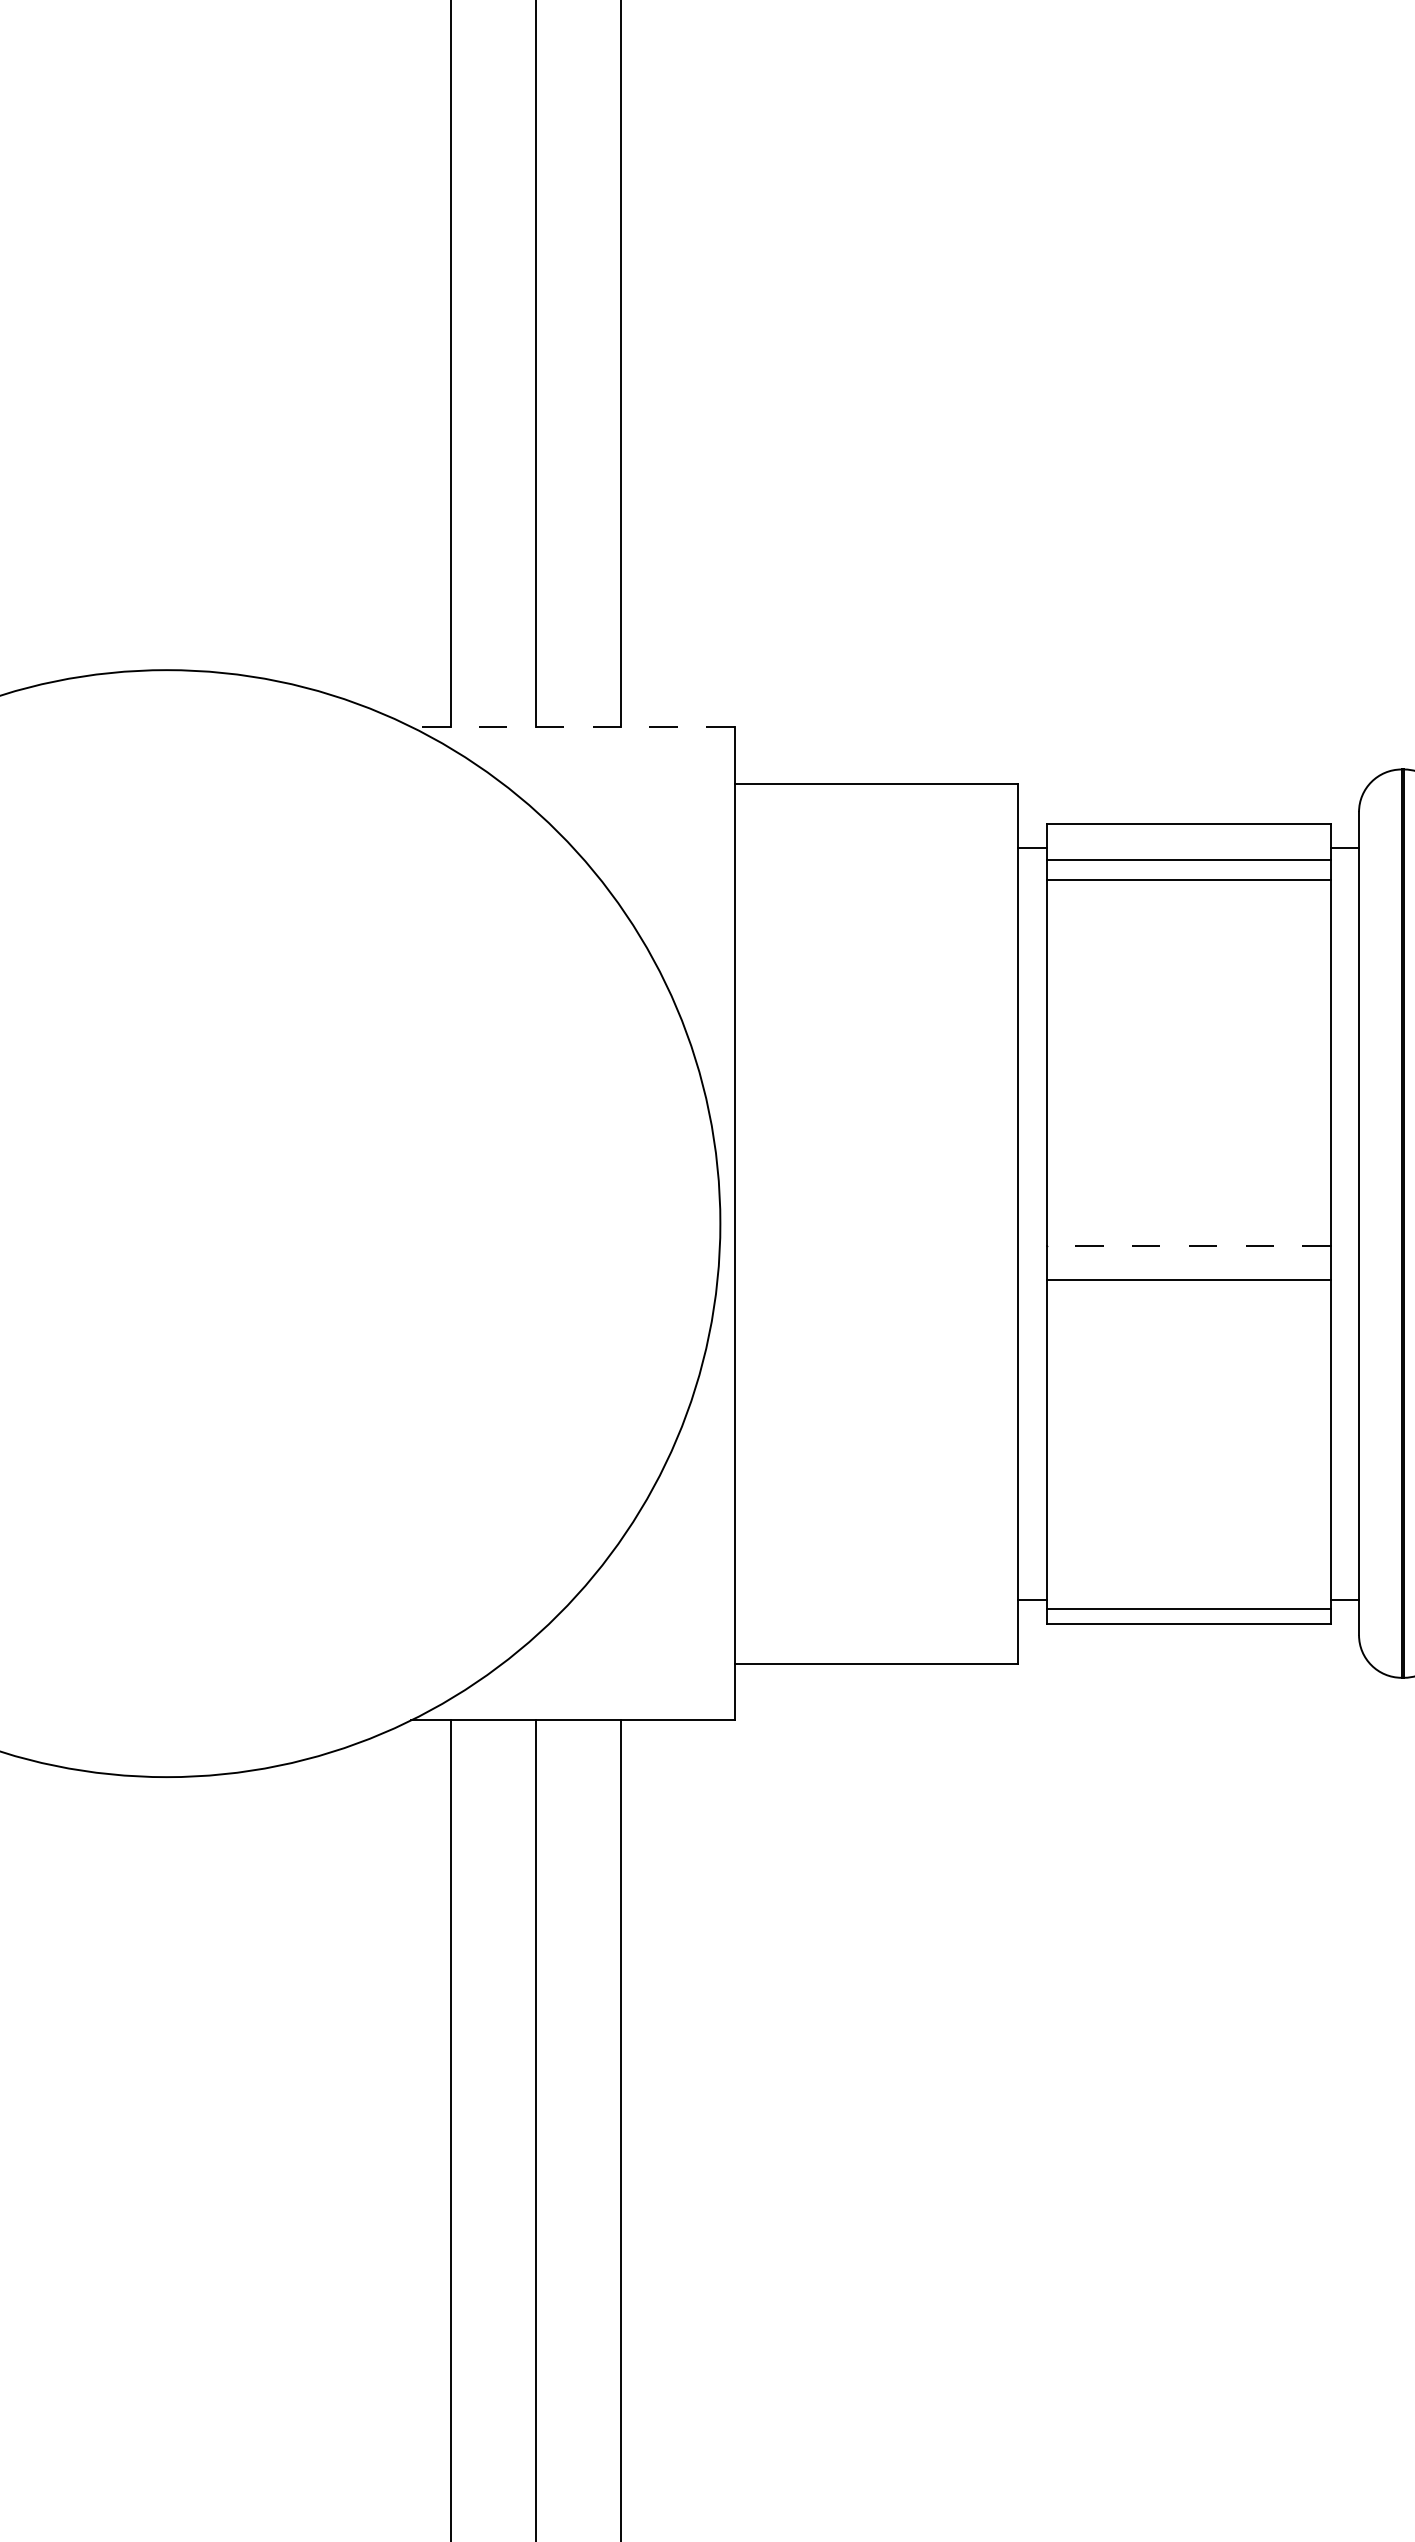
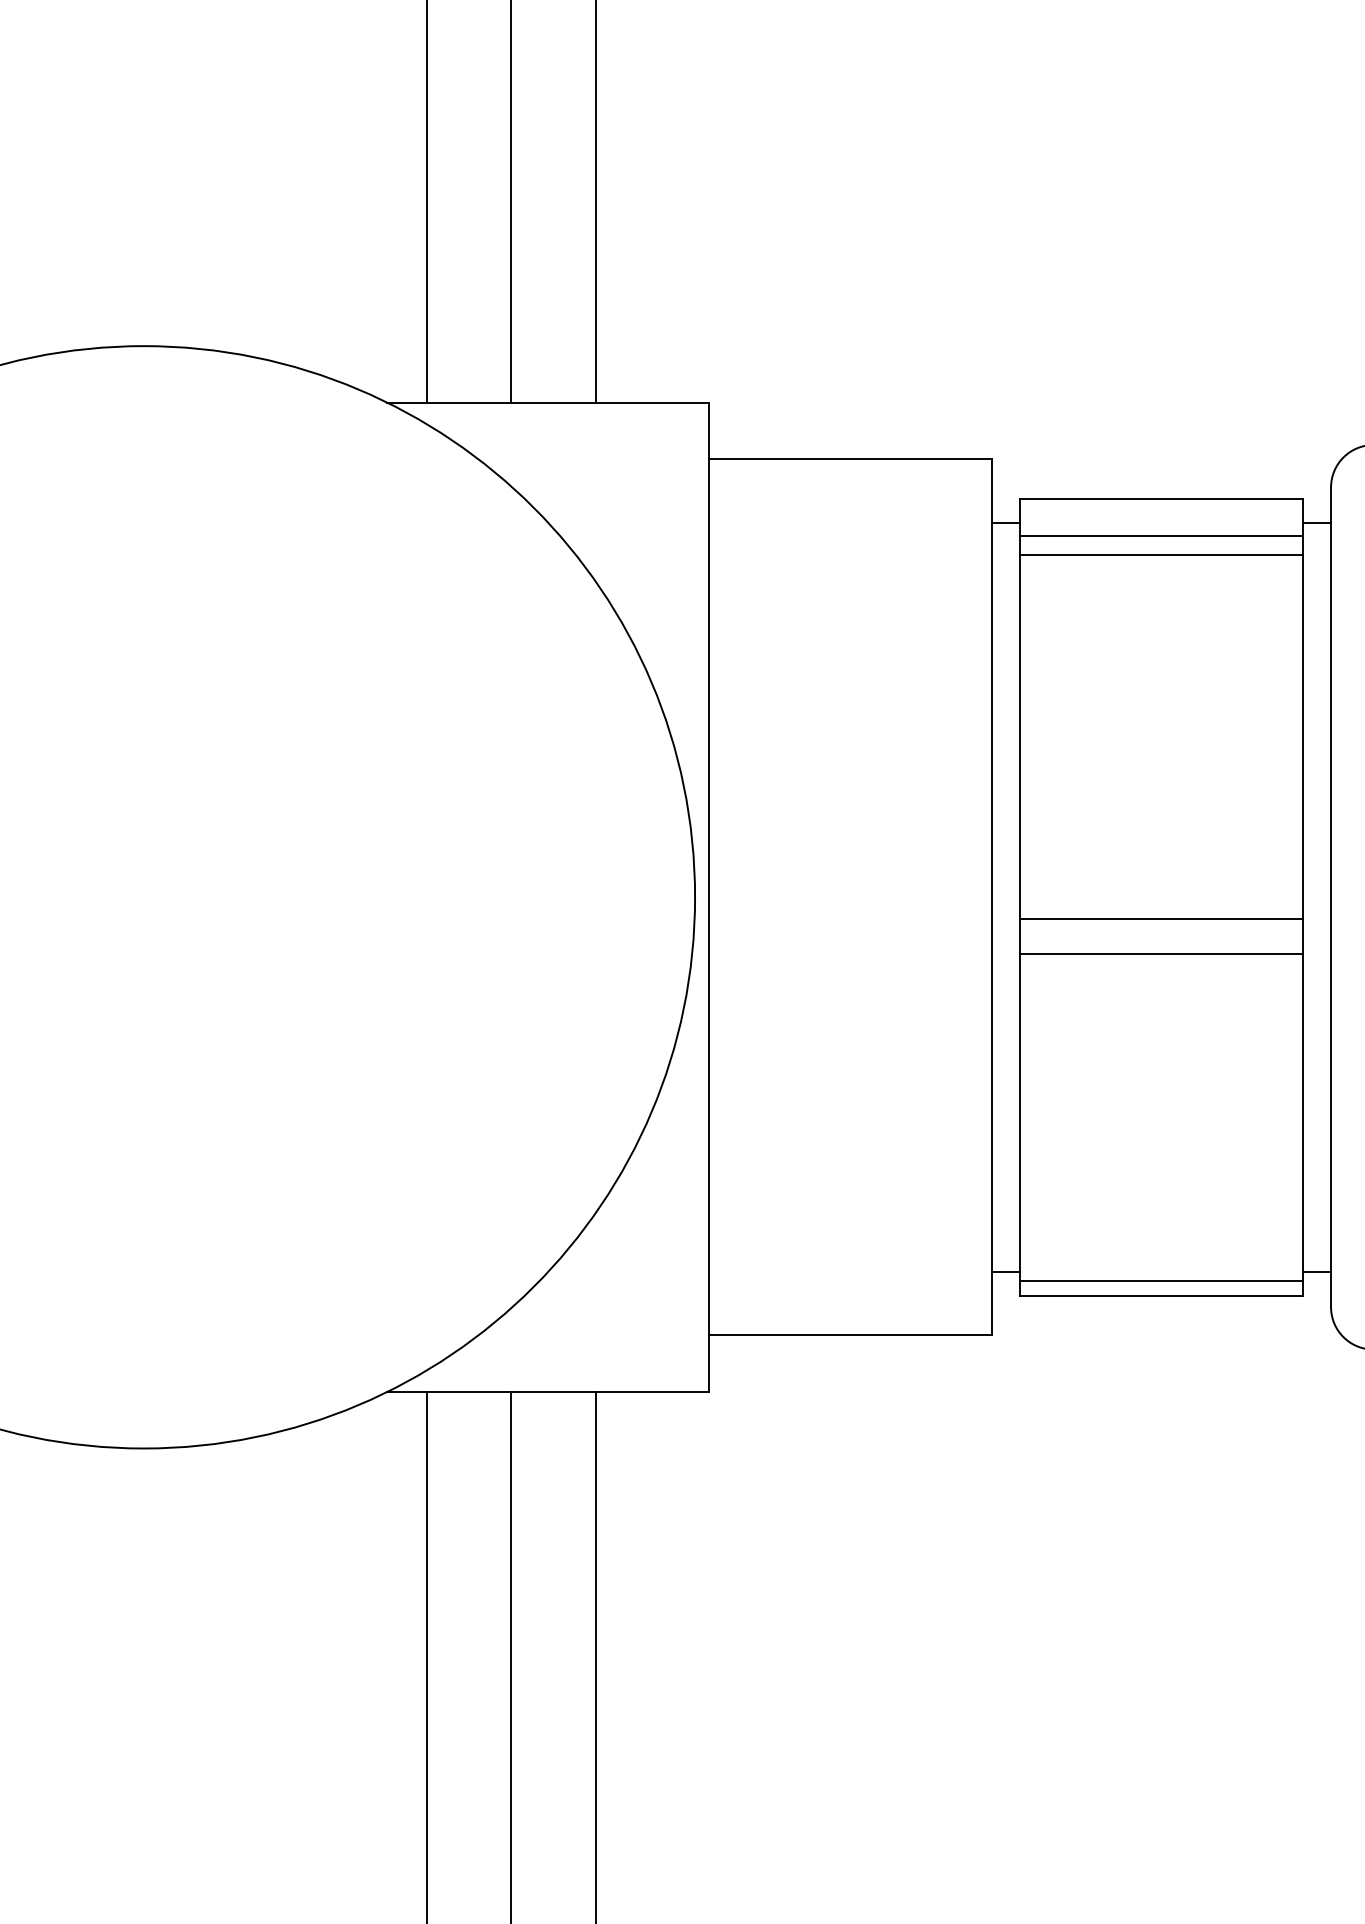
line: (572, 726) -> (547, 402), dashed -> solid
line: (1188, 1245) -> (1161, 919), dashed -> solid

